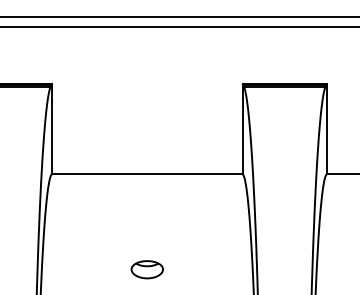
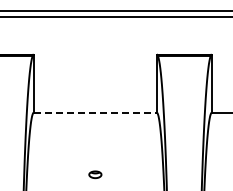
line: (147, 173) -> (95, 112), solid -> dashed
part: (147, 269) -> (95, 174), size x0.6

